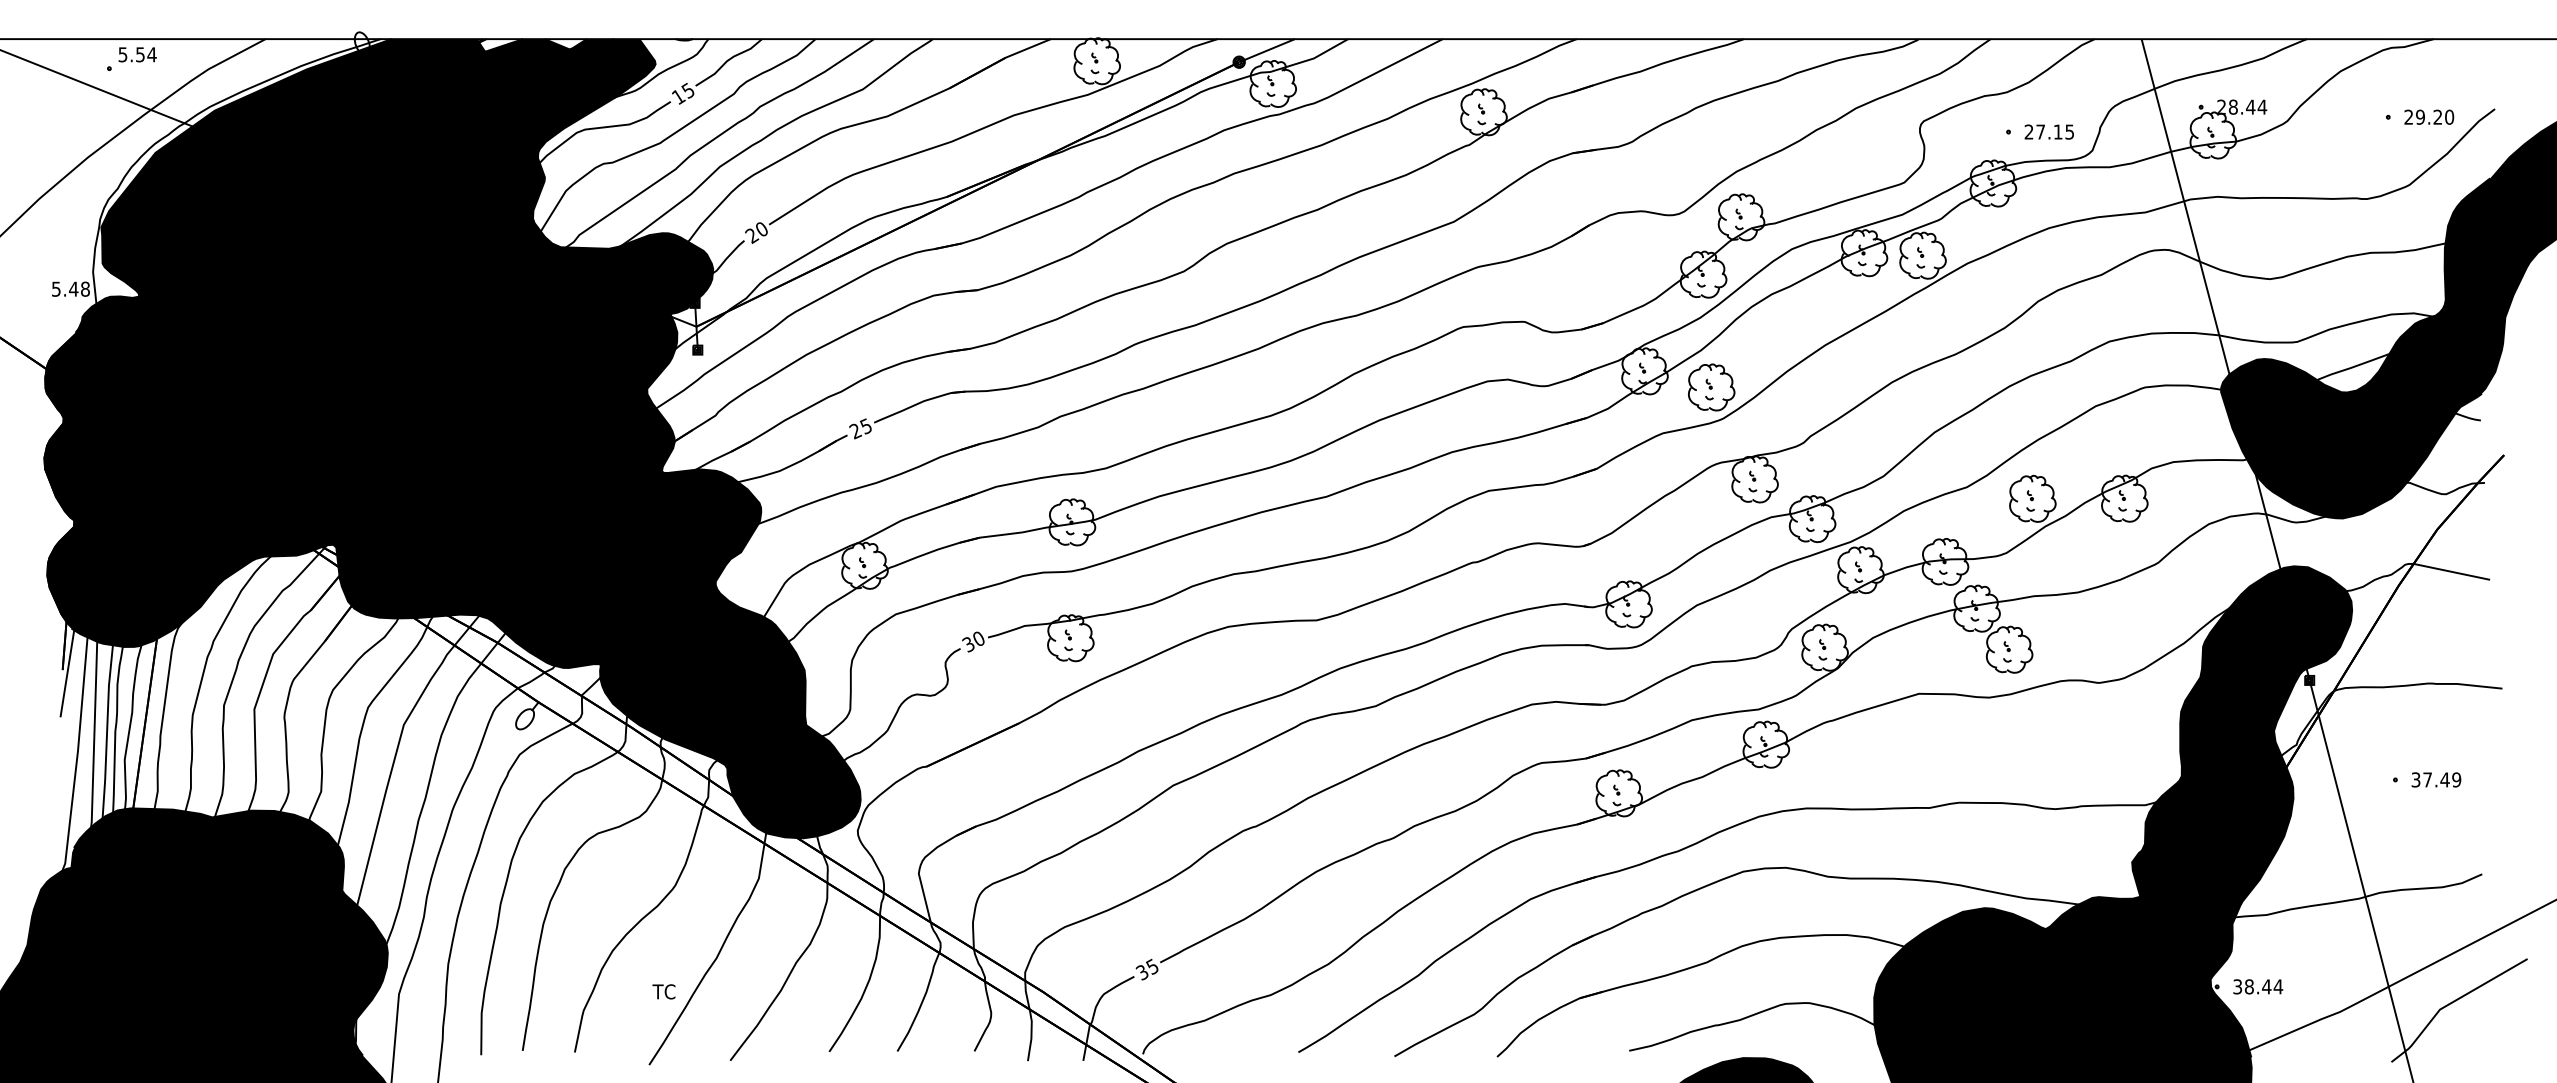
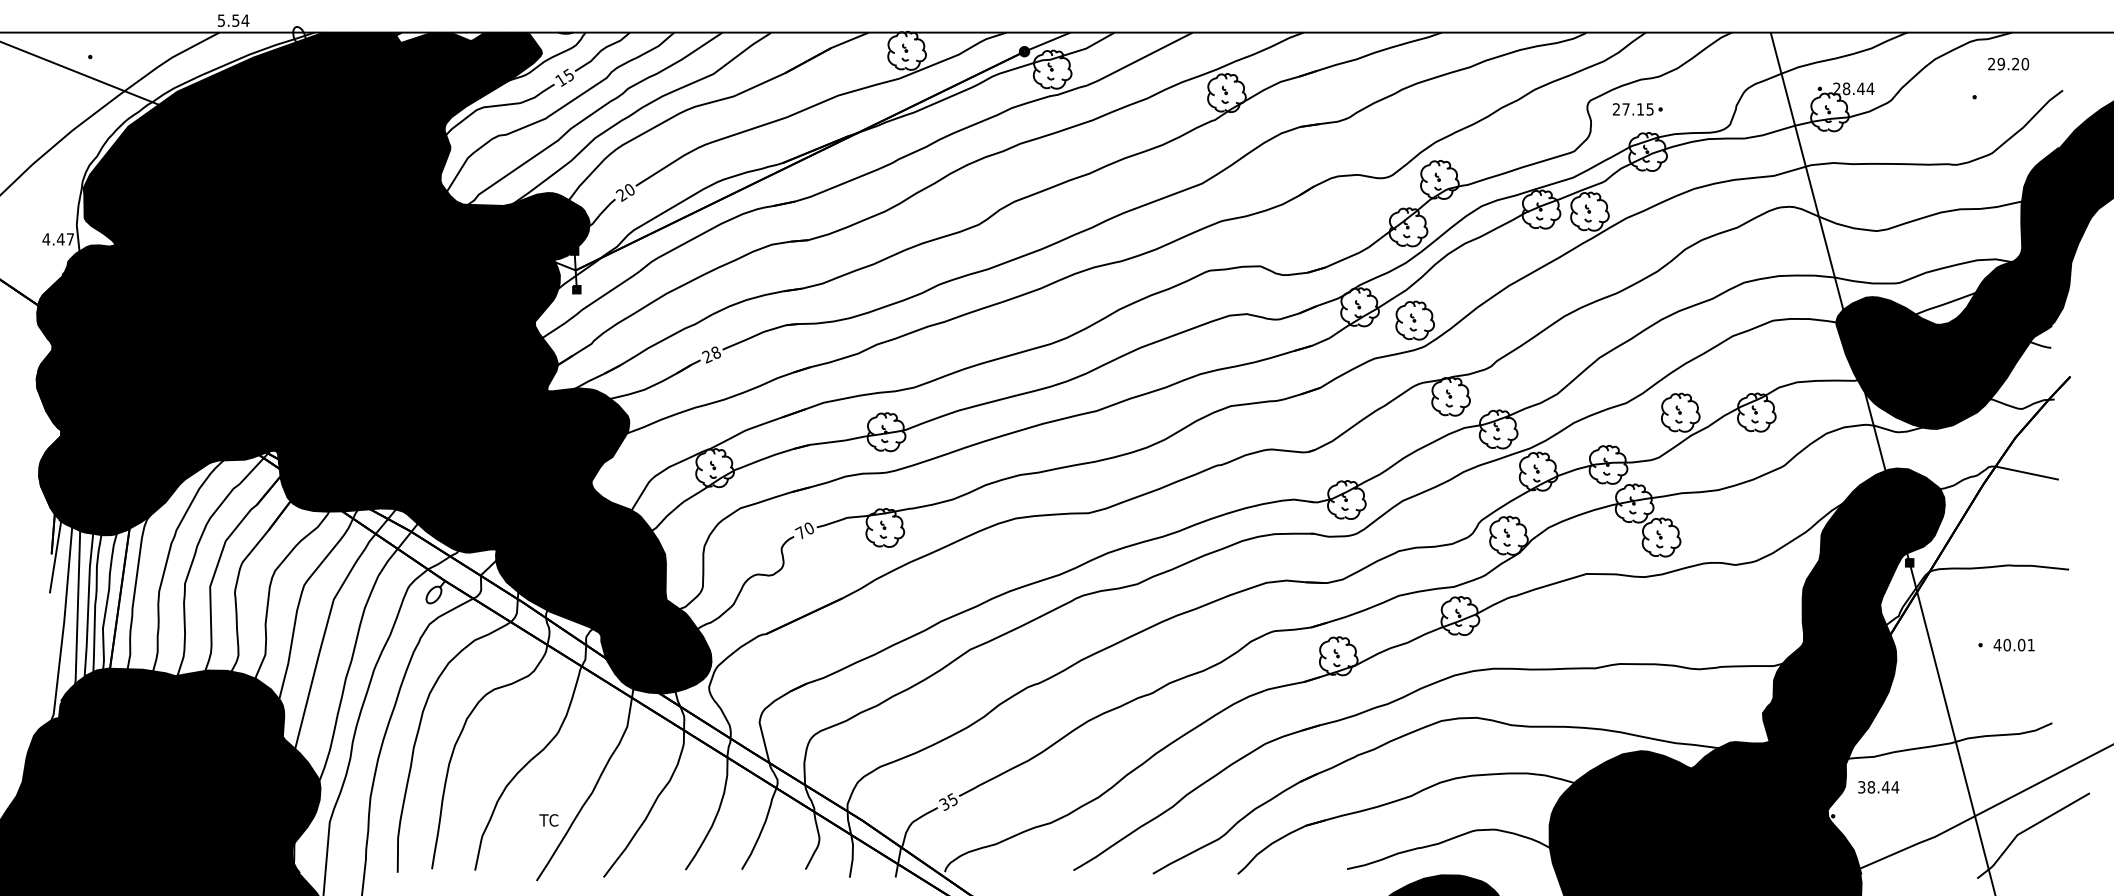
text: (137, 54) -> (233, 20), moved
text: (2429, 116) -> (2008, 63), moved
text: (2048, 131) -> (1632, 108), moved
text: (70, 288) -> (58, 238), 5.48 -> 4.47
text: (866, 426) -> (716, 352), 25 -> 28
text: (967, 644) -> (799, 533), 30 -> 70
text: (2436, 779) -> (2014, 644), 37.49 -> 40.01
text: (2258, 986) -> (1878, 787), moved

